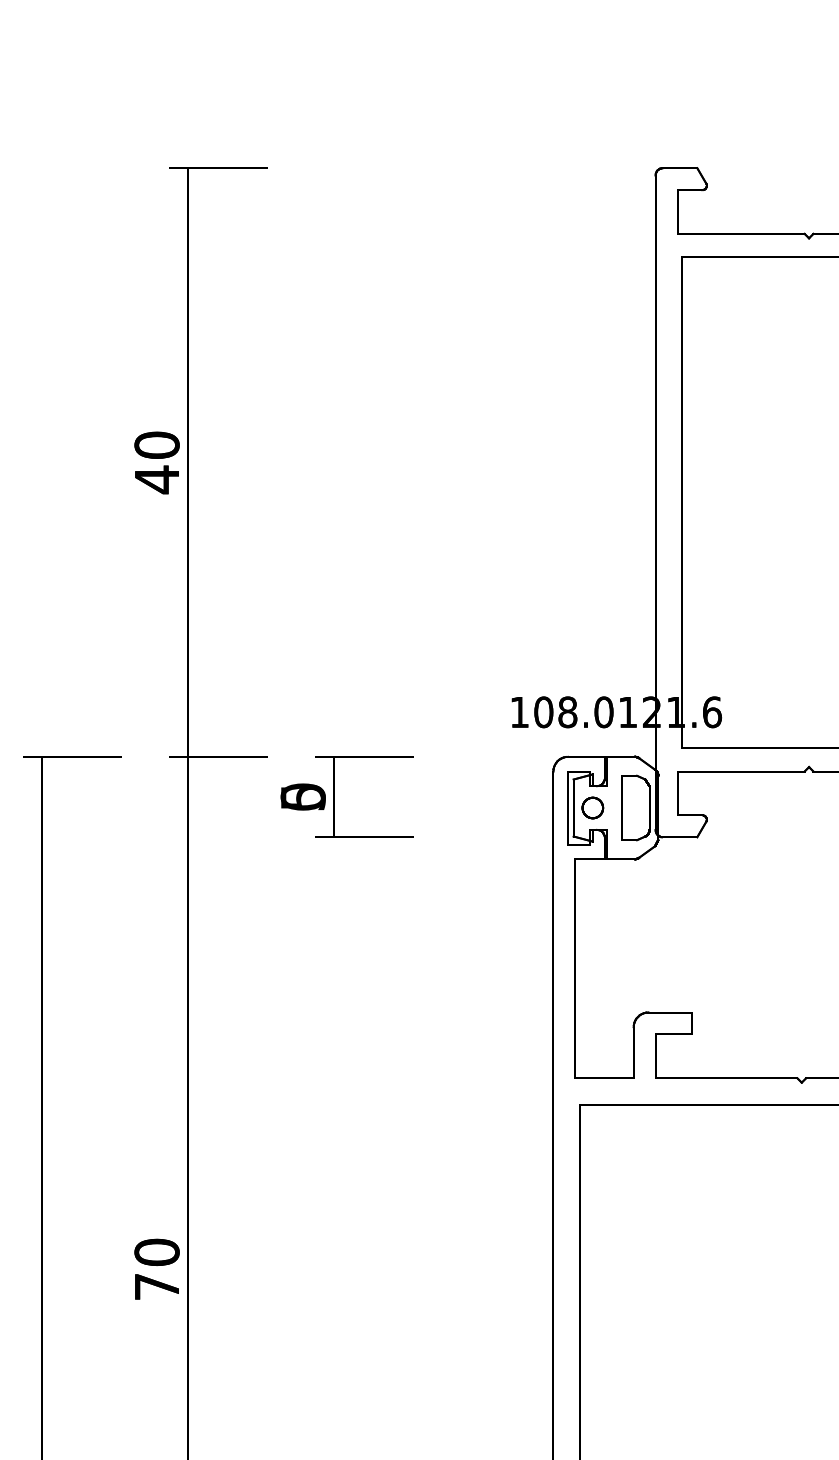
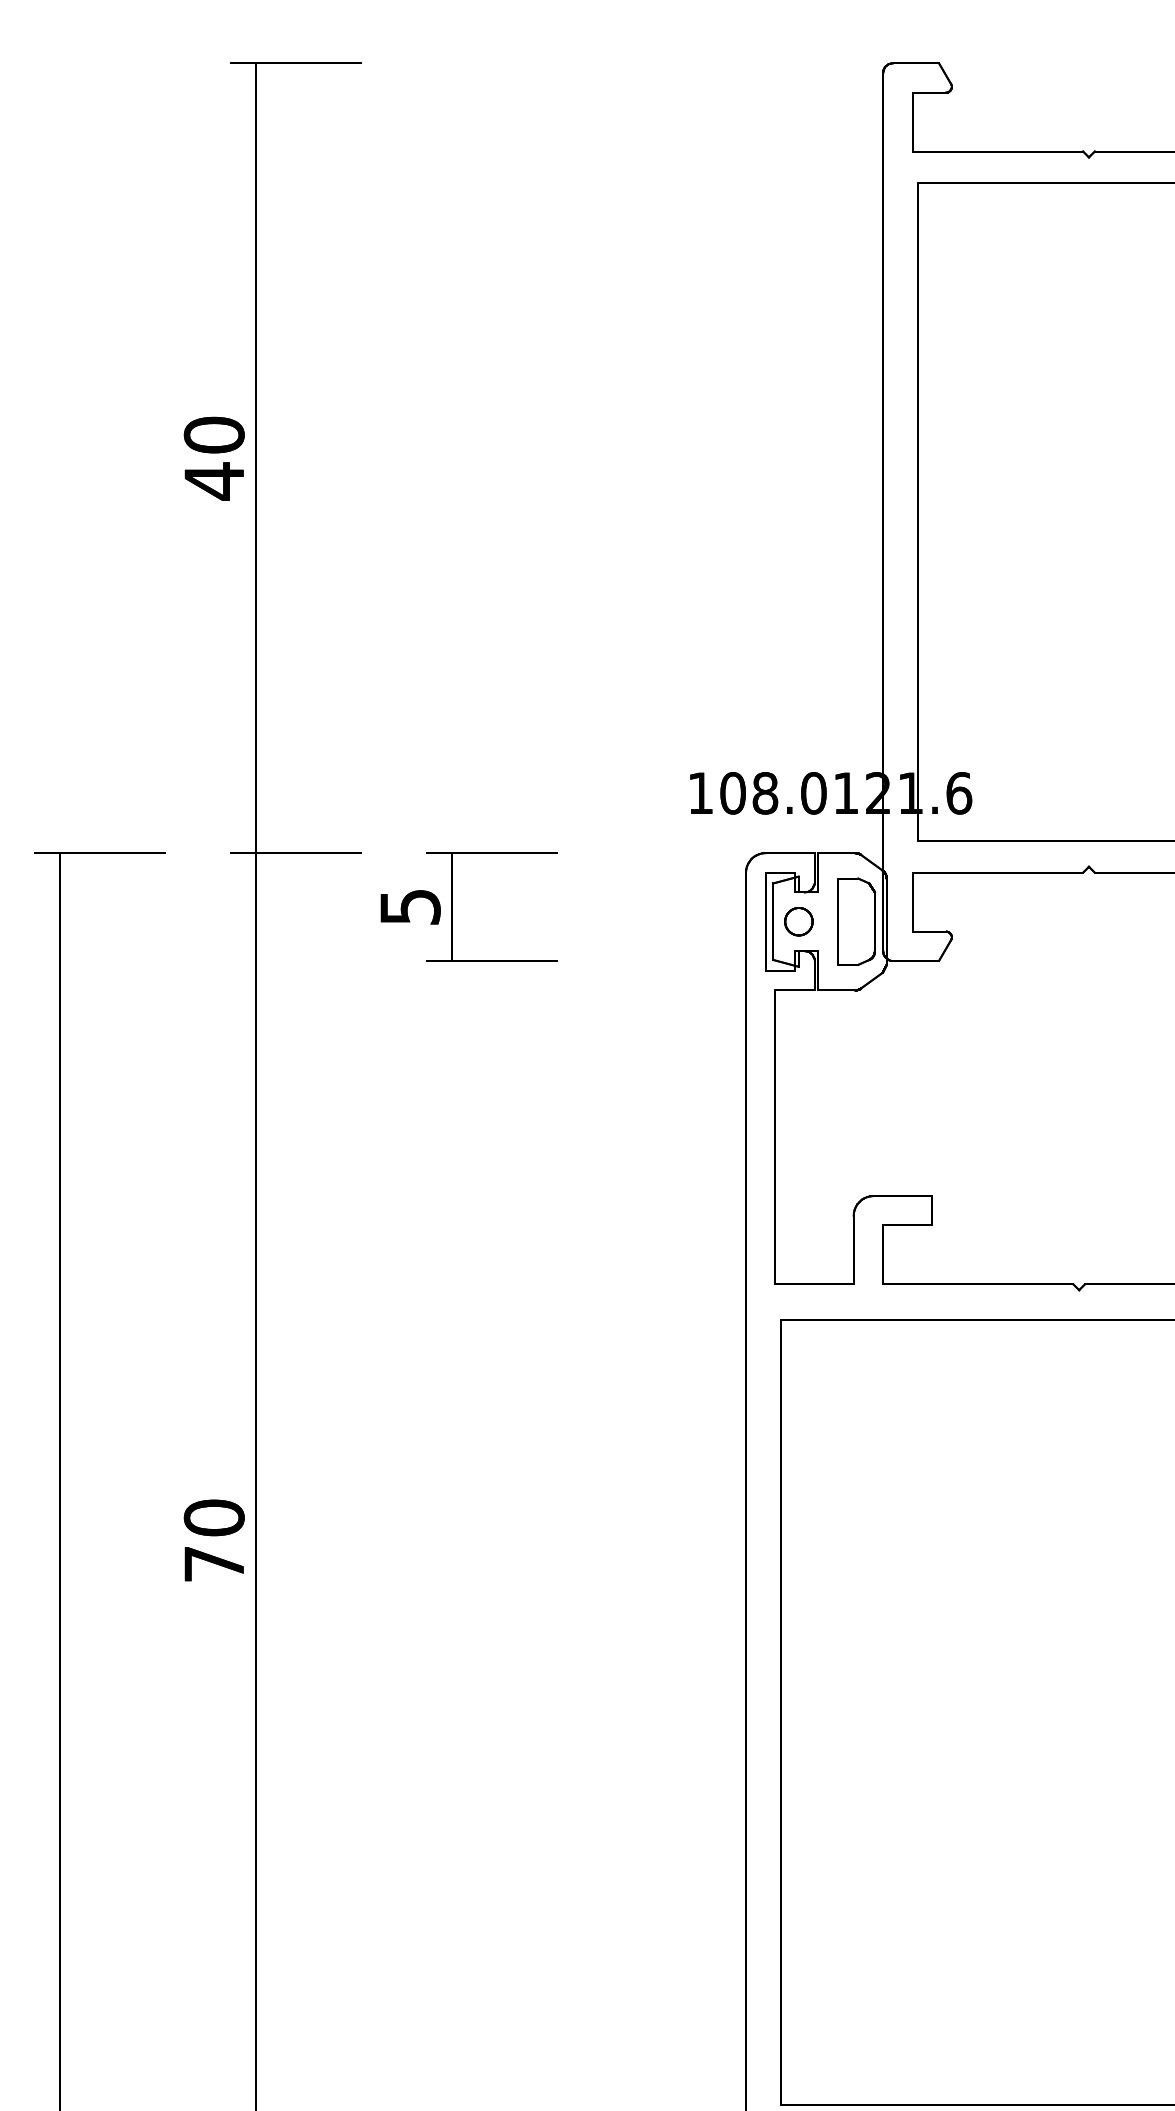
text: (302, 796) -> (409, 906), 0 -> 5

